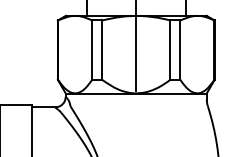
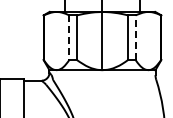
line: (180, 49) -> (135, 37), solid -> dashed
line: (92, 51) -> (69, 38), solid -> dashed

